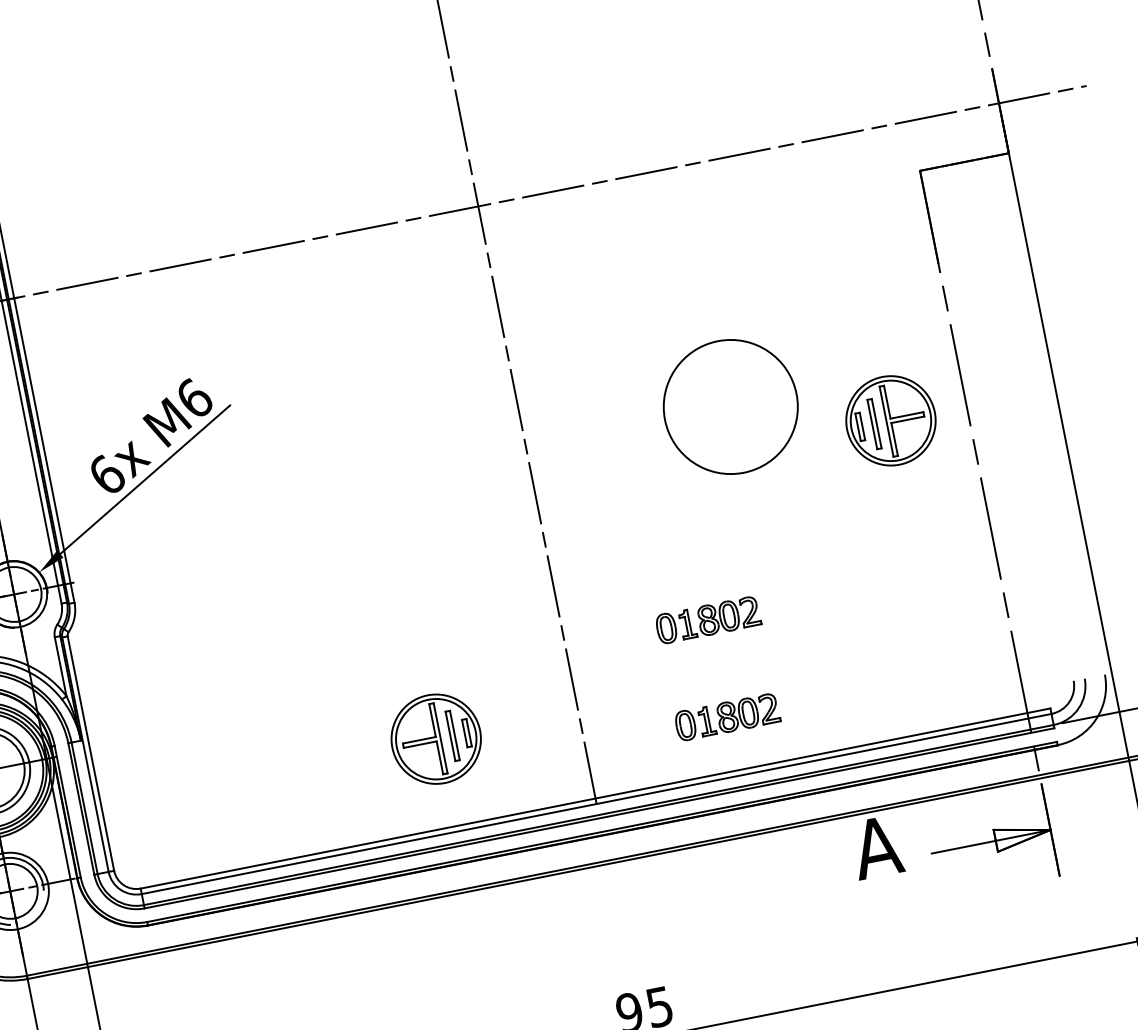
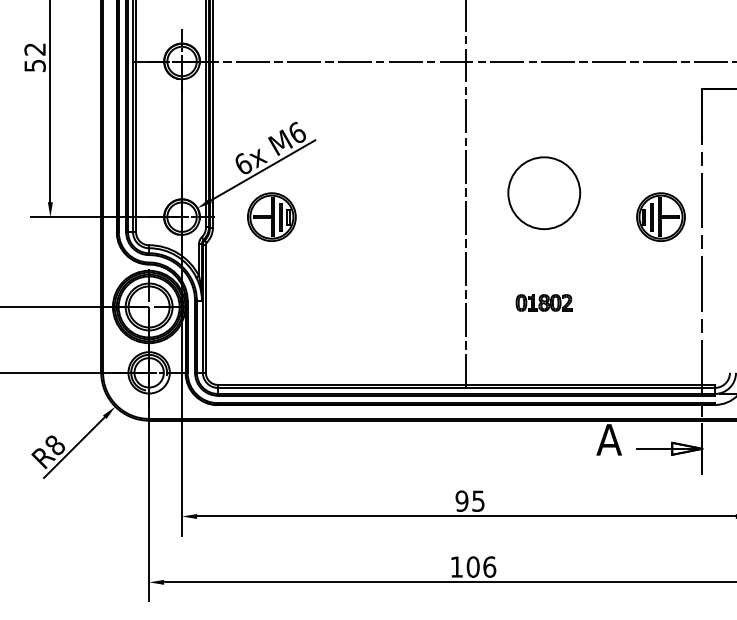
circle: (730, 405) -> (544, 192), moved
part: (725, 716) -> (543, 355), removed
part: (435, 738) -> (271, 216), moved

